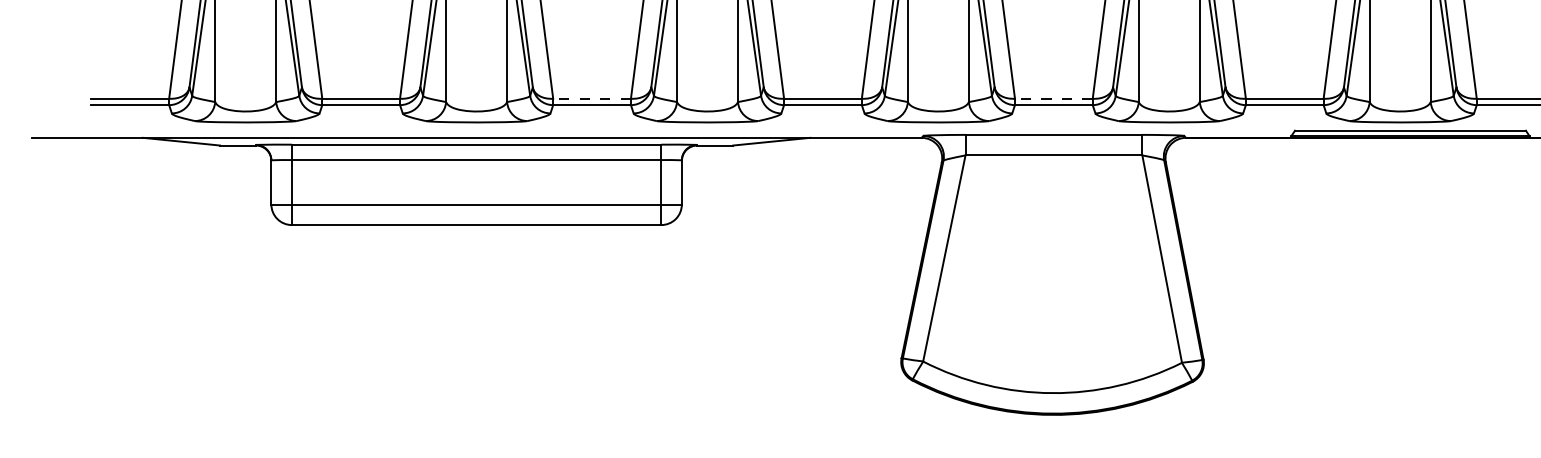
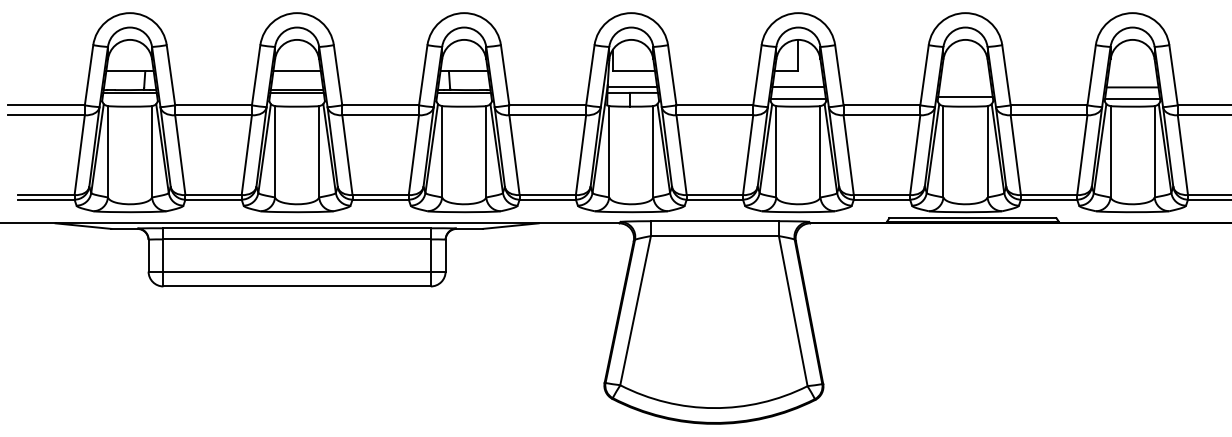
line: (591, 99) -> (380, 195), dashed -> solid
line: (1053, 99) -> (714, 195), dashed -> solid

